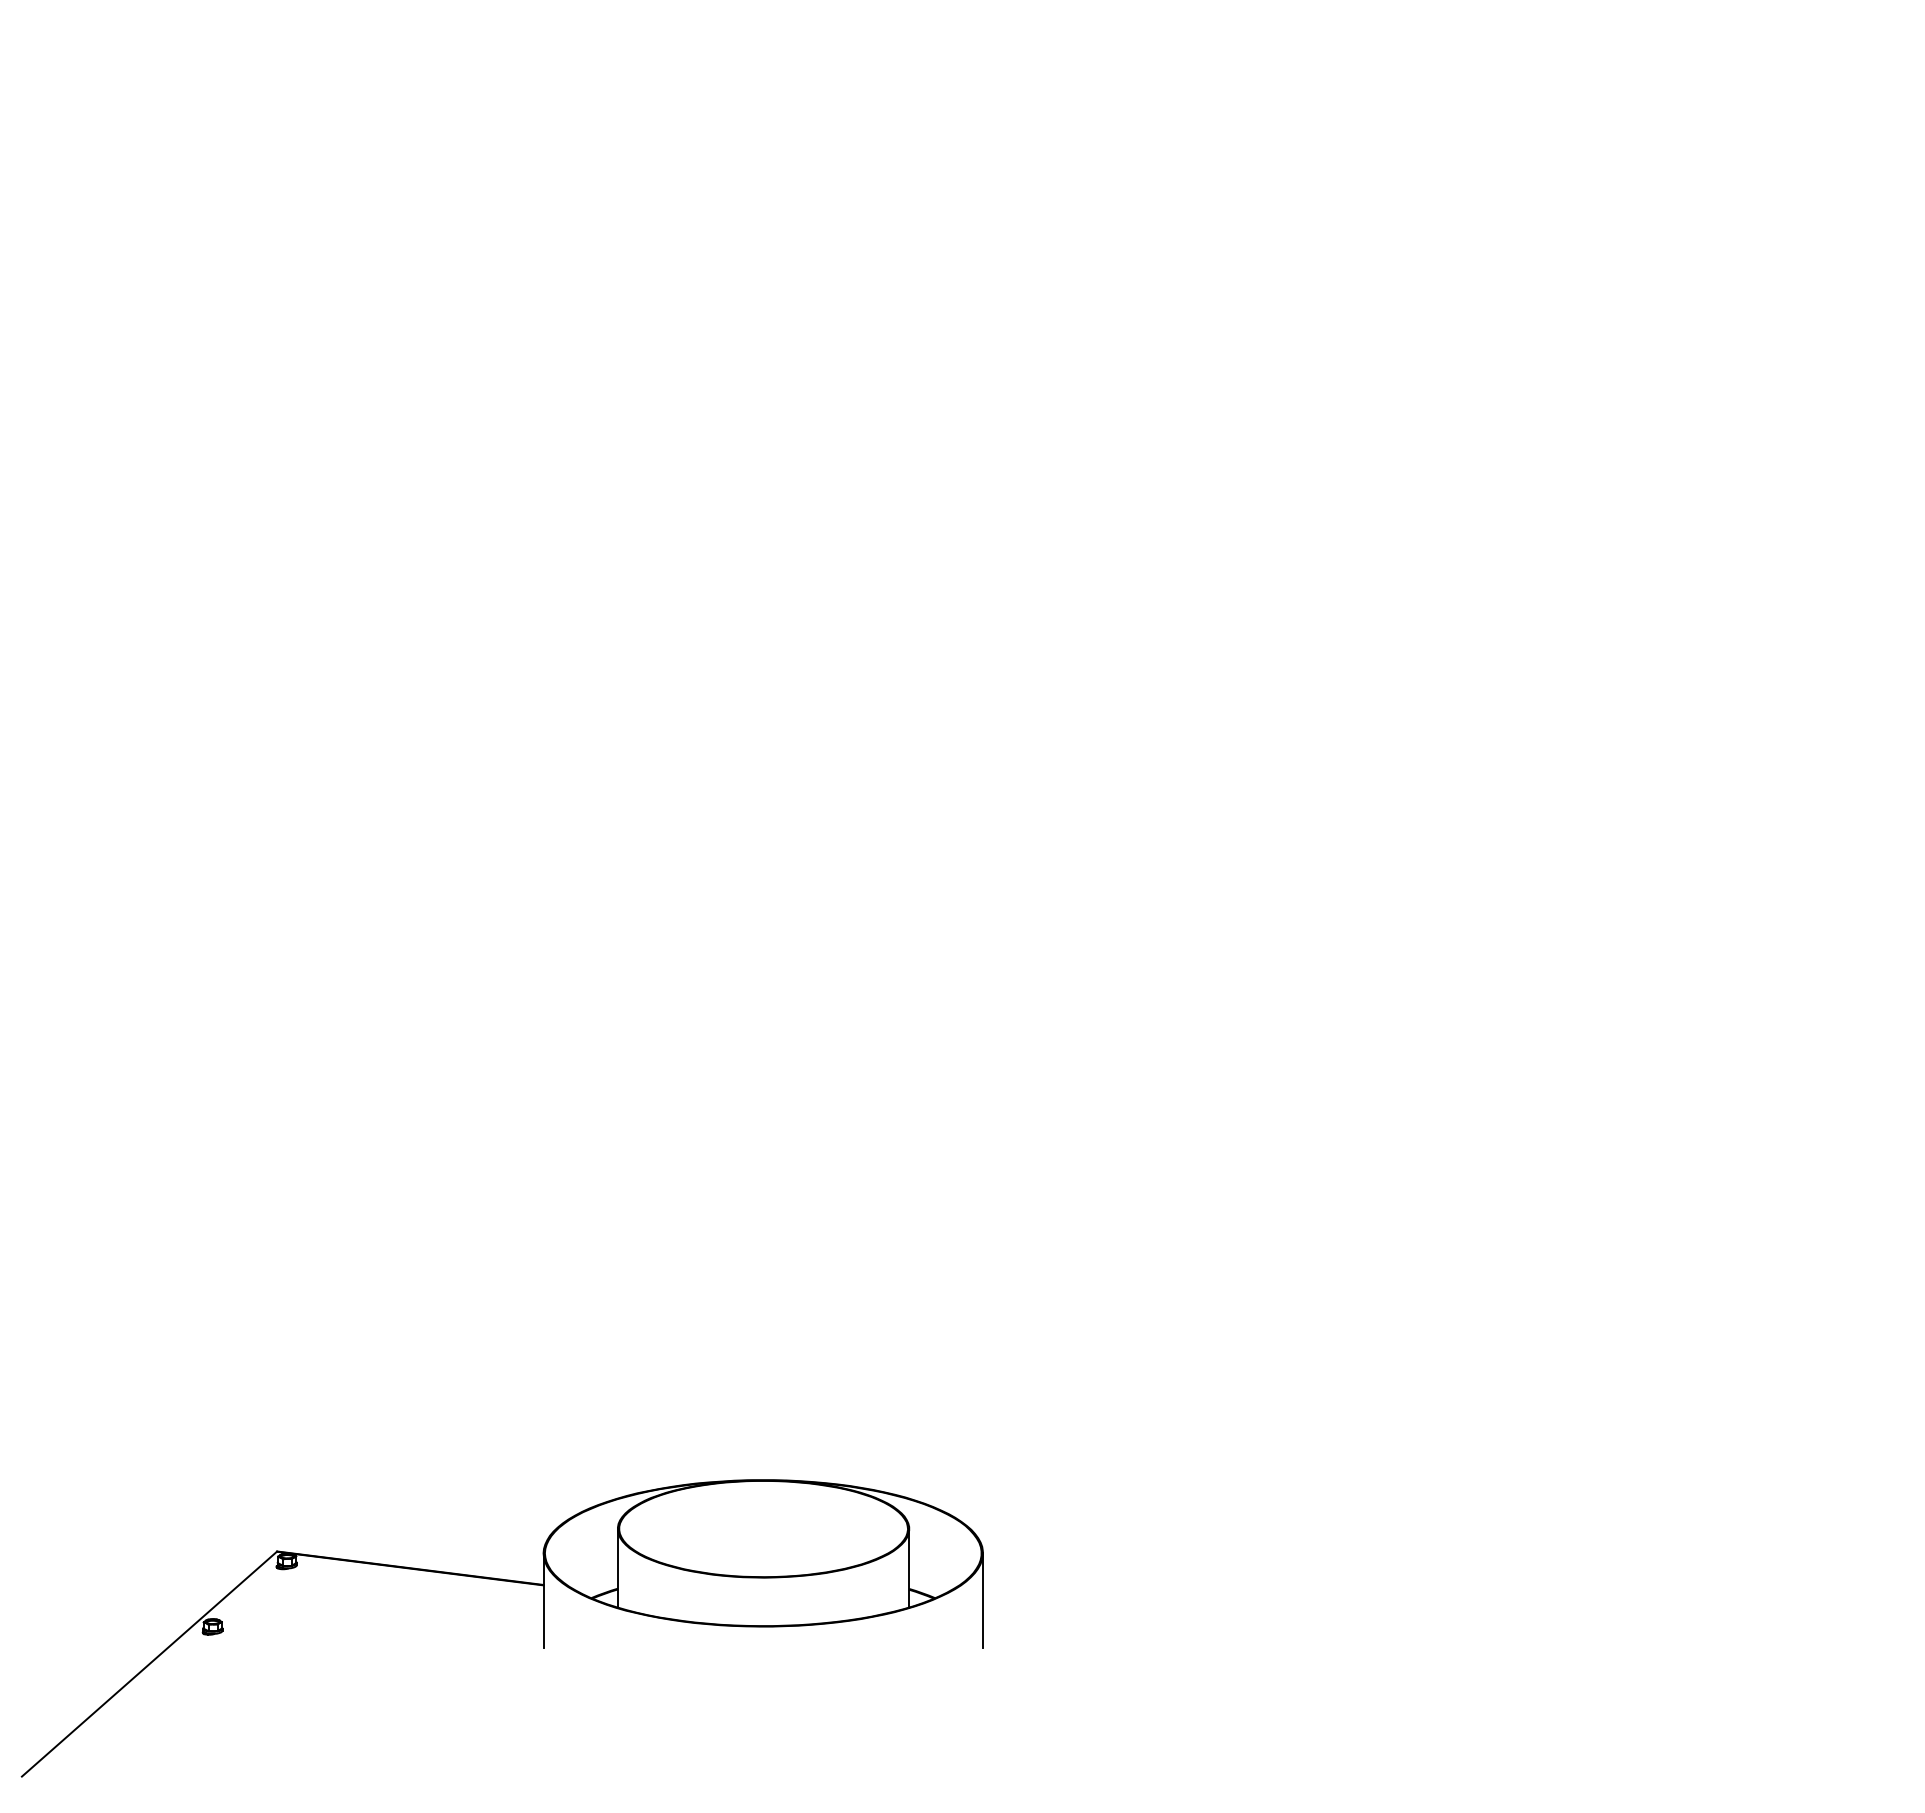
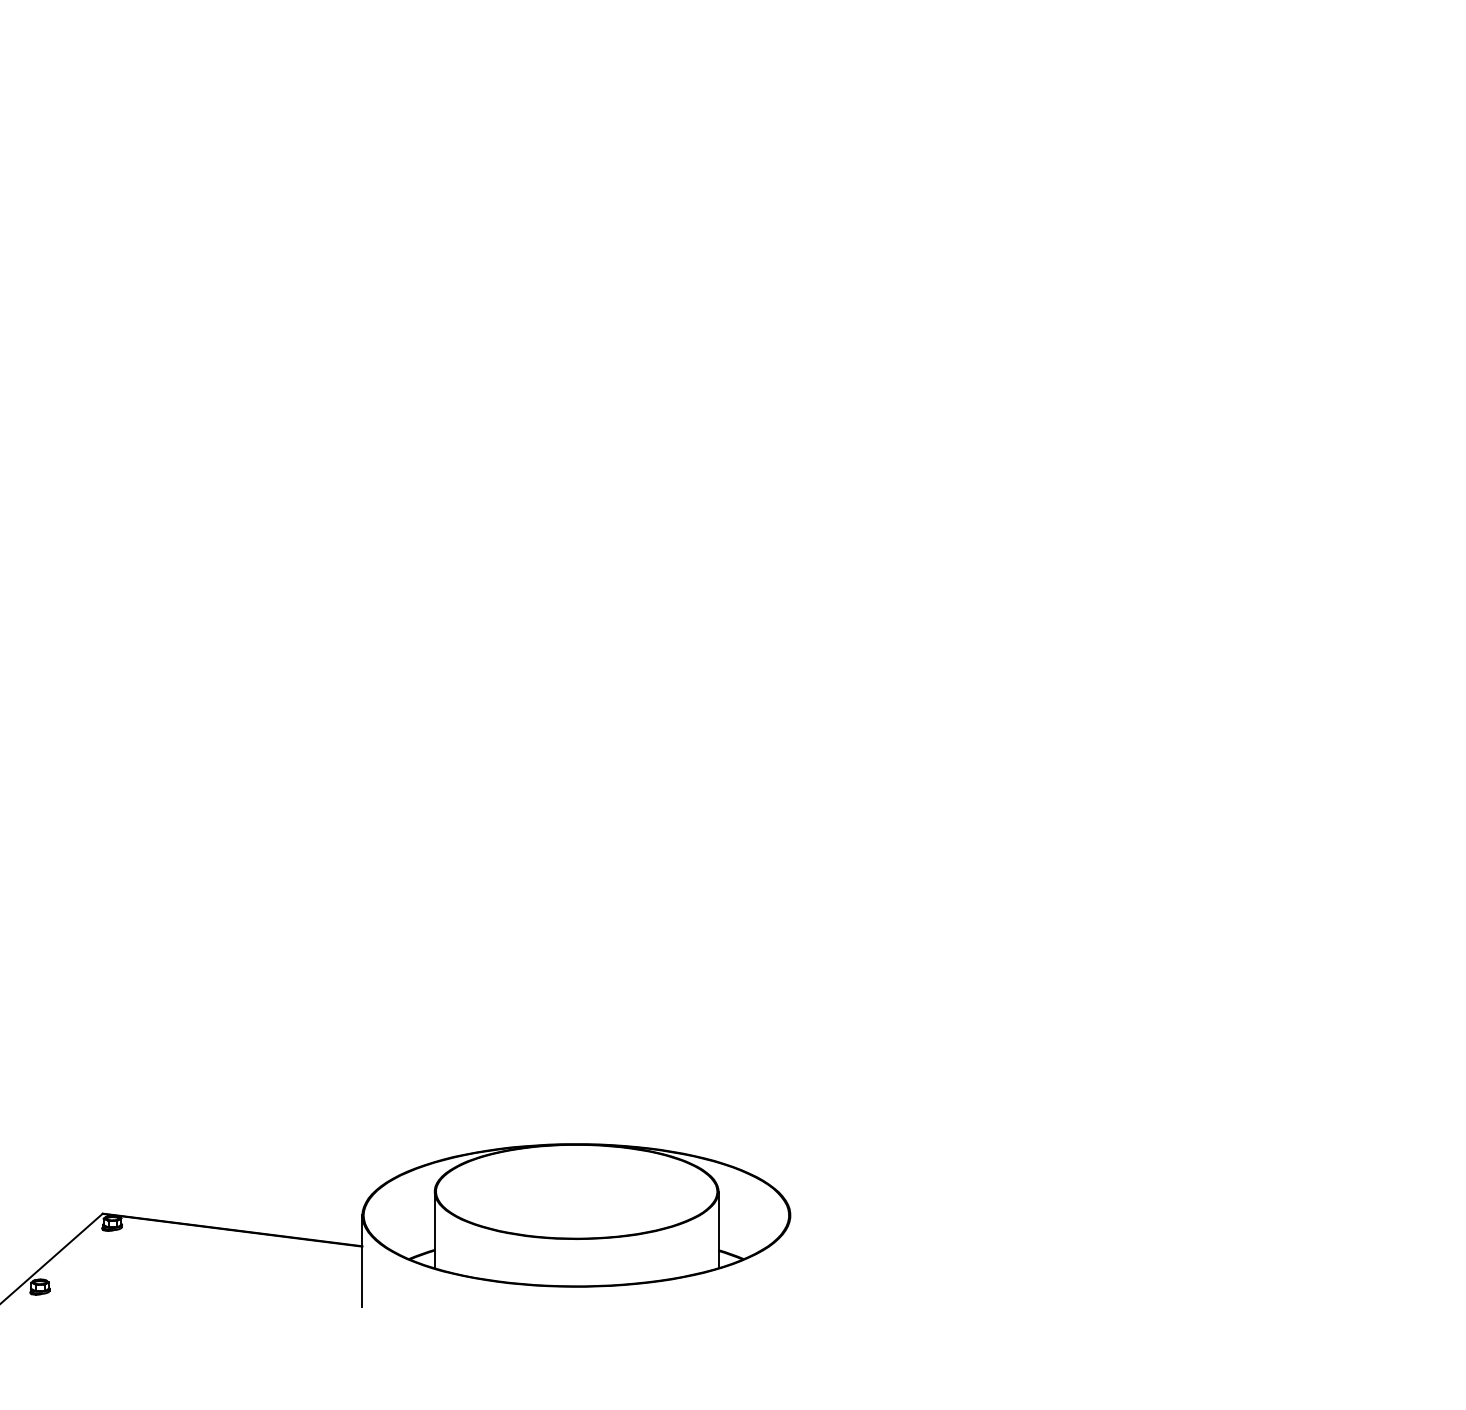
line: (982, 1600) -> (789, 1261), removed

